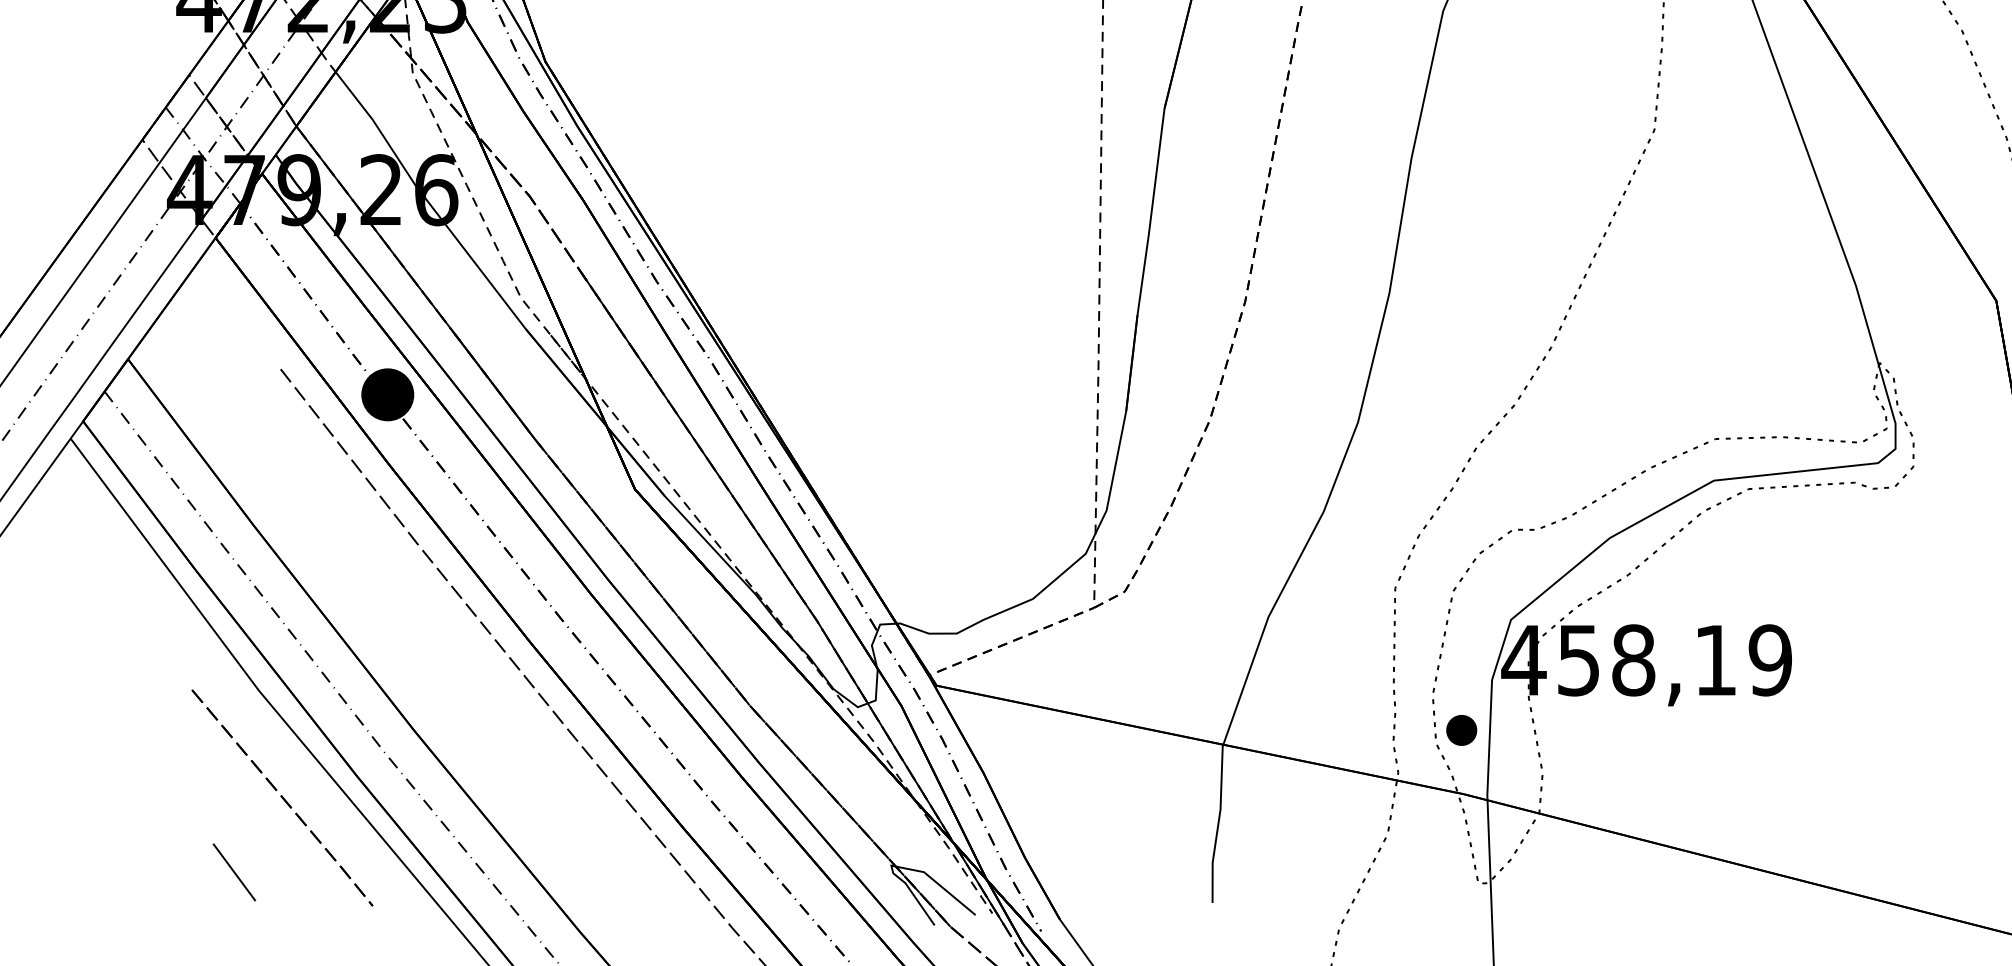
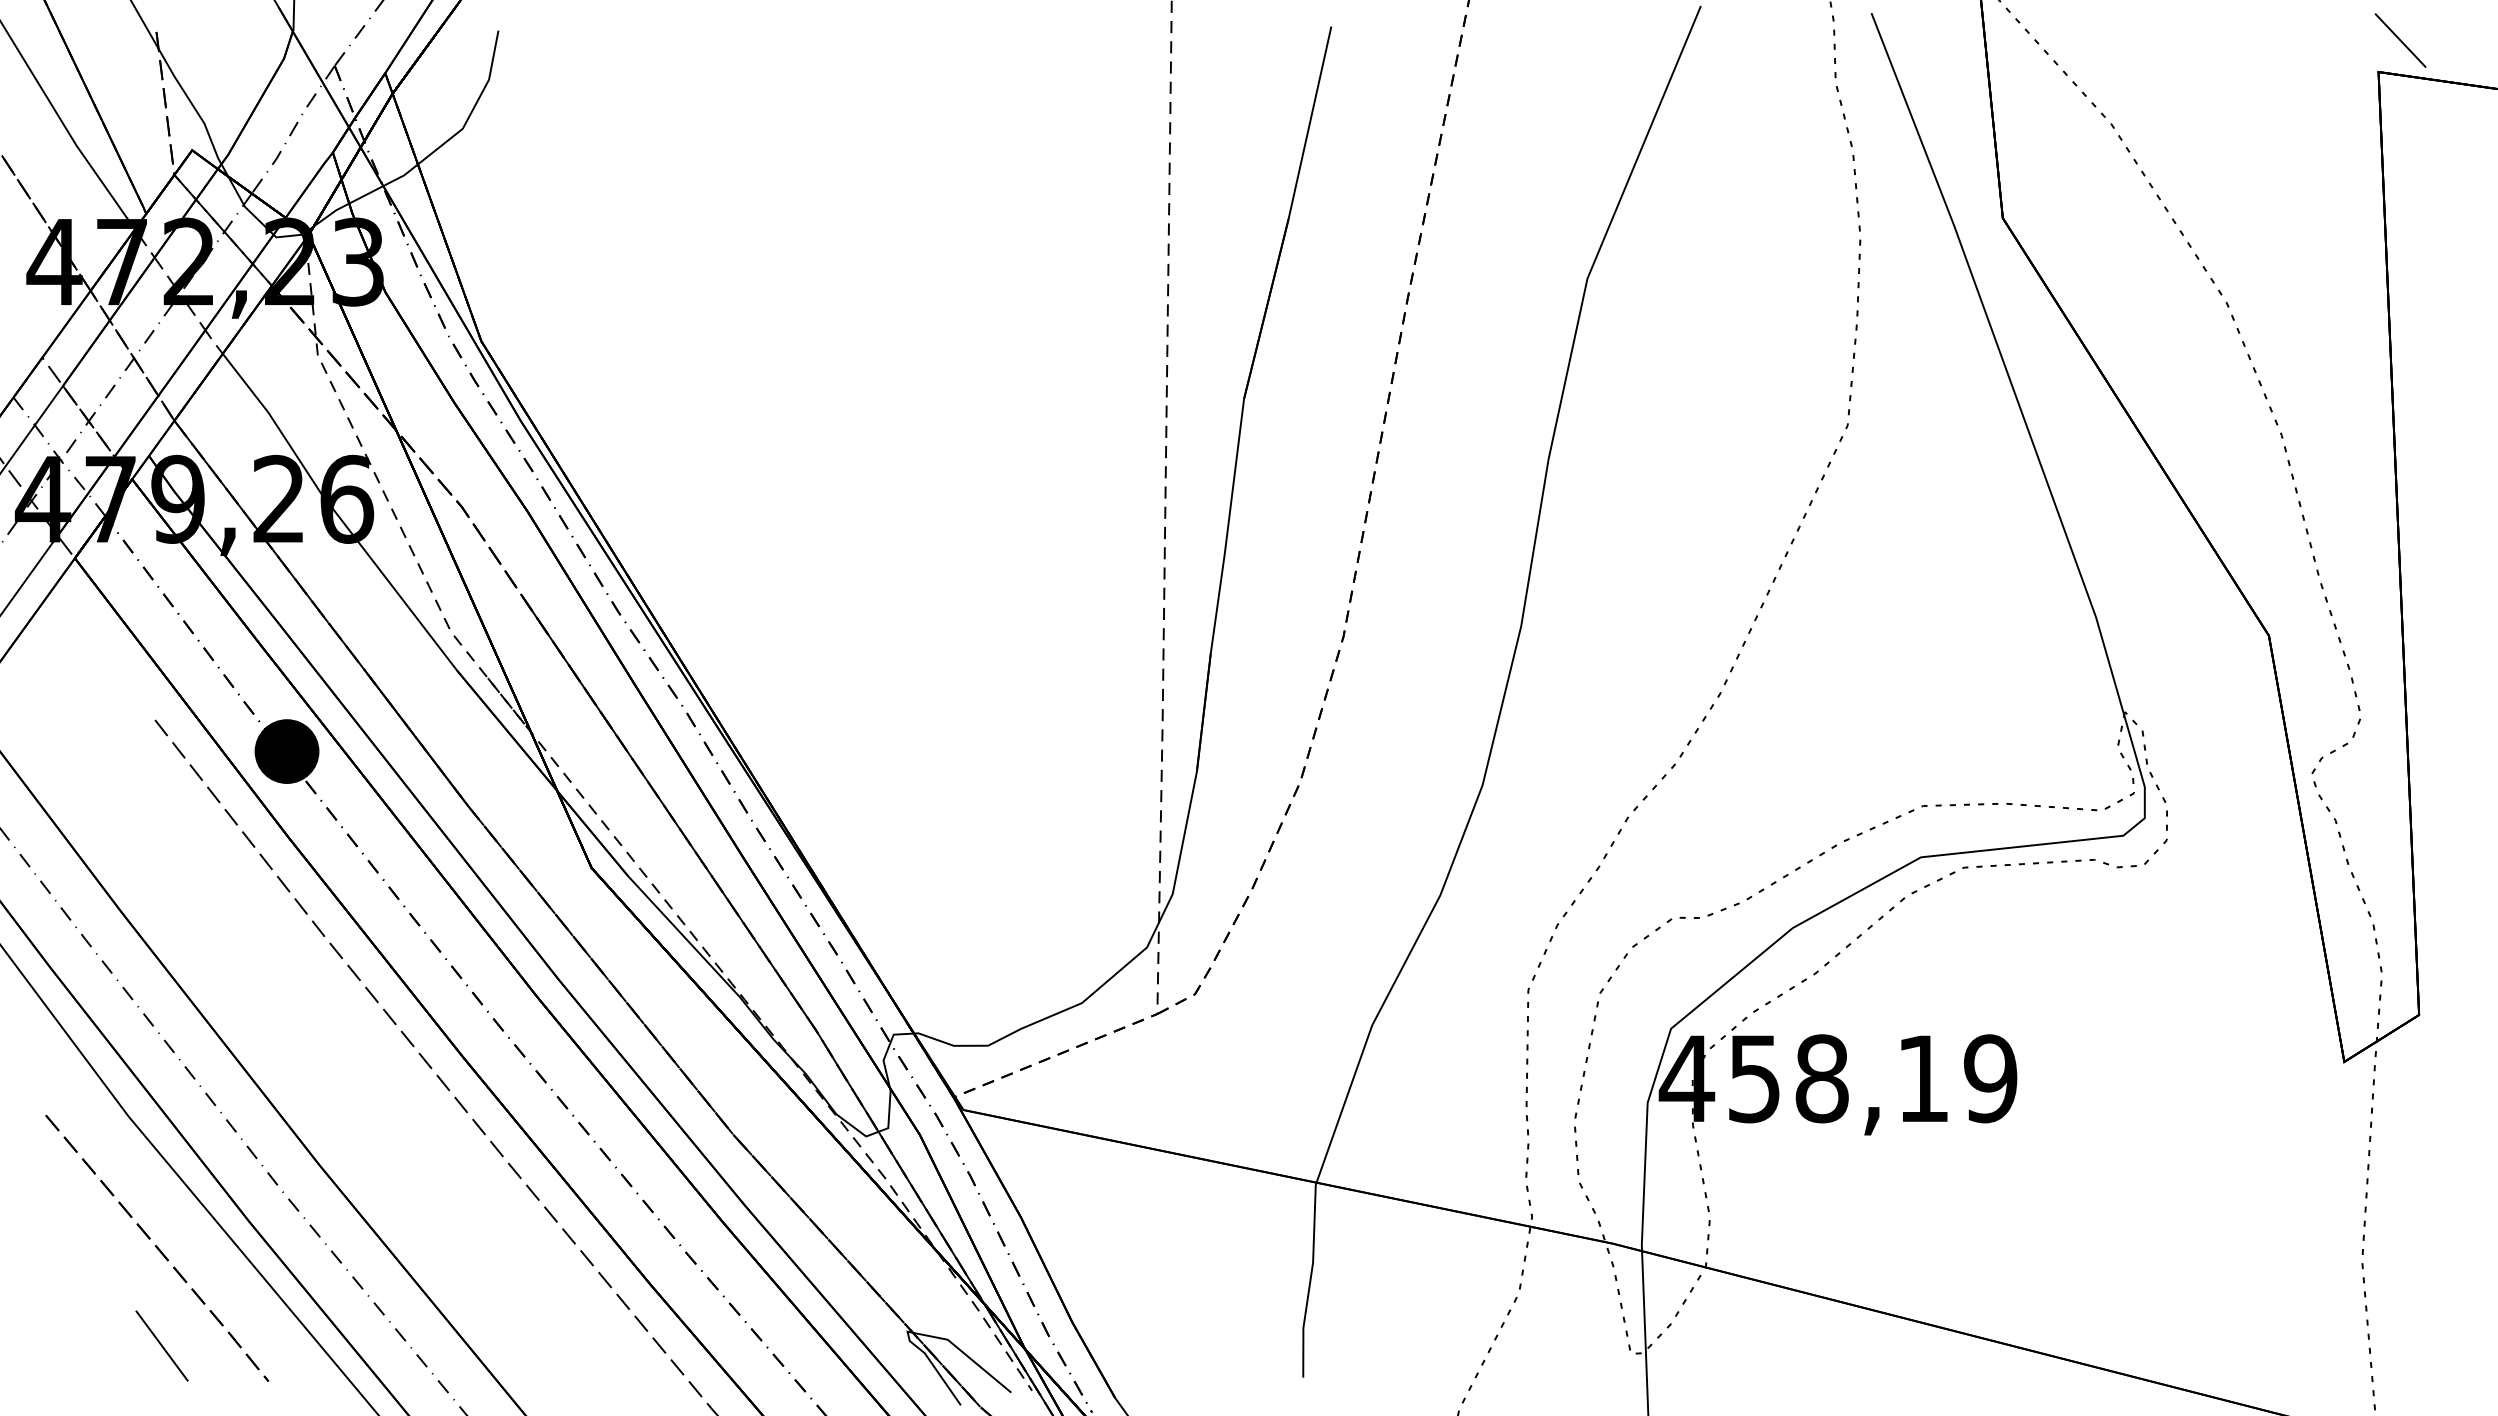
part: (1461, 730) -> (1610, 1165), removed
line: (233, 871) -> (161, 1345), moved

